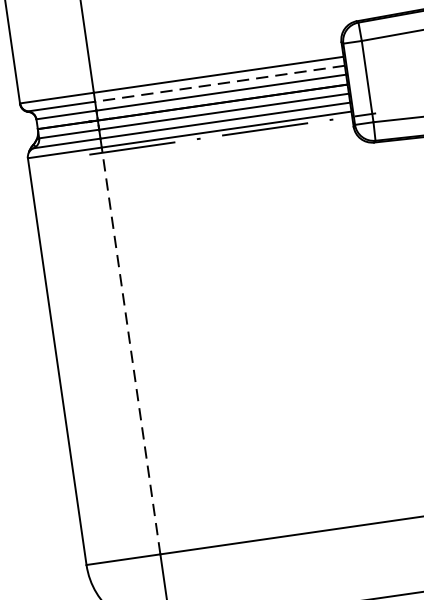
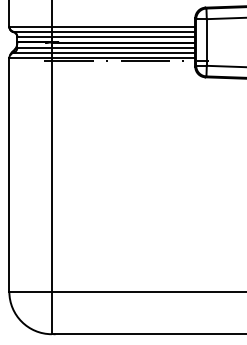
line: (219, 83) -> (123, 31), dashed -> solid
line: (130, 350) -> (51, 174), dashed -> solid

